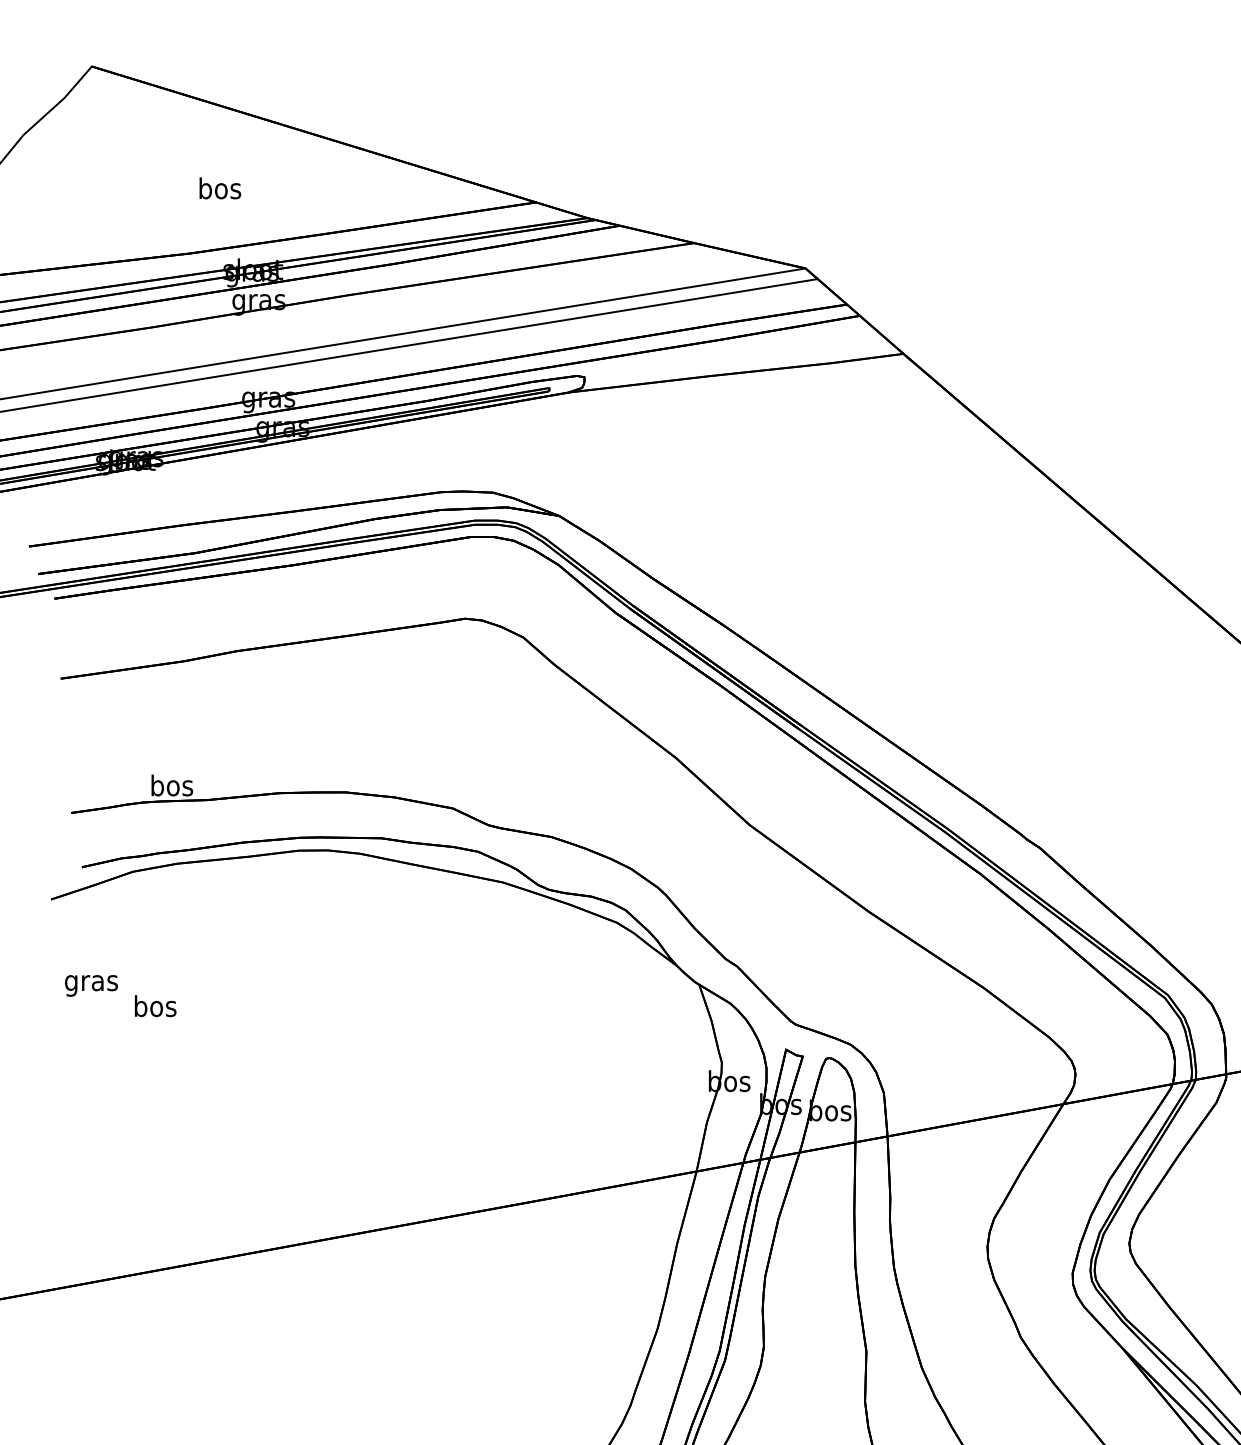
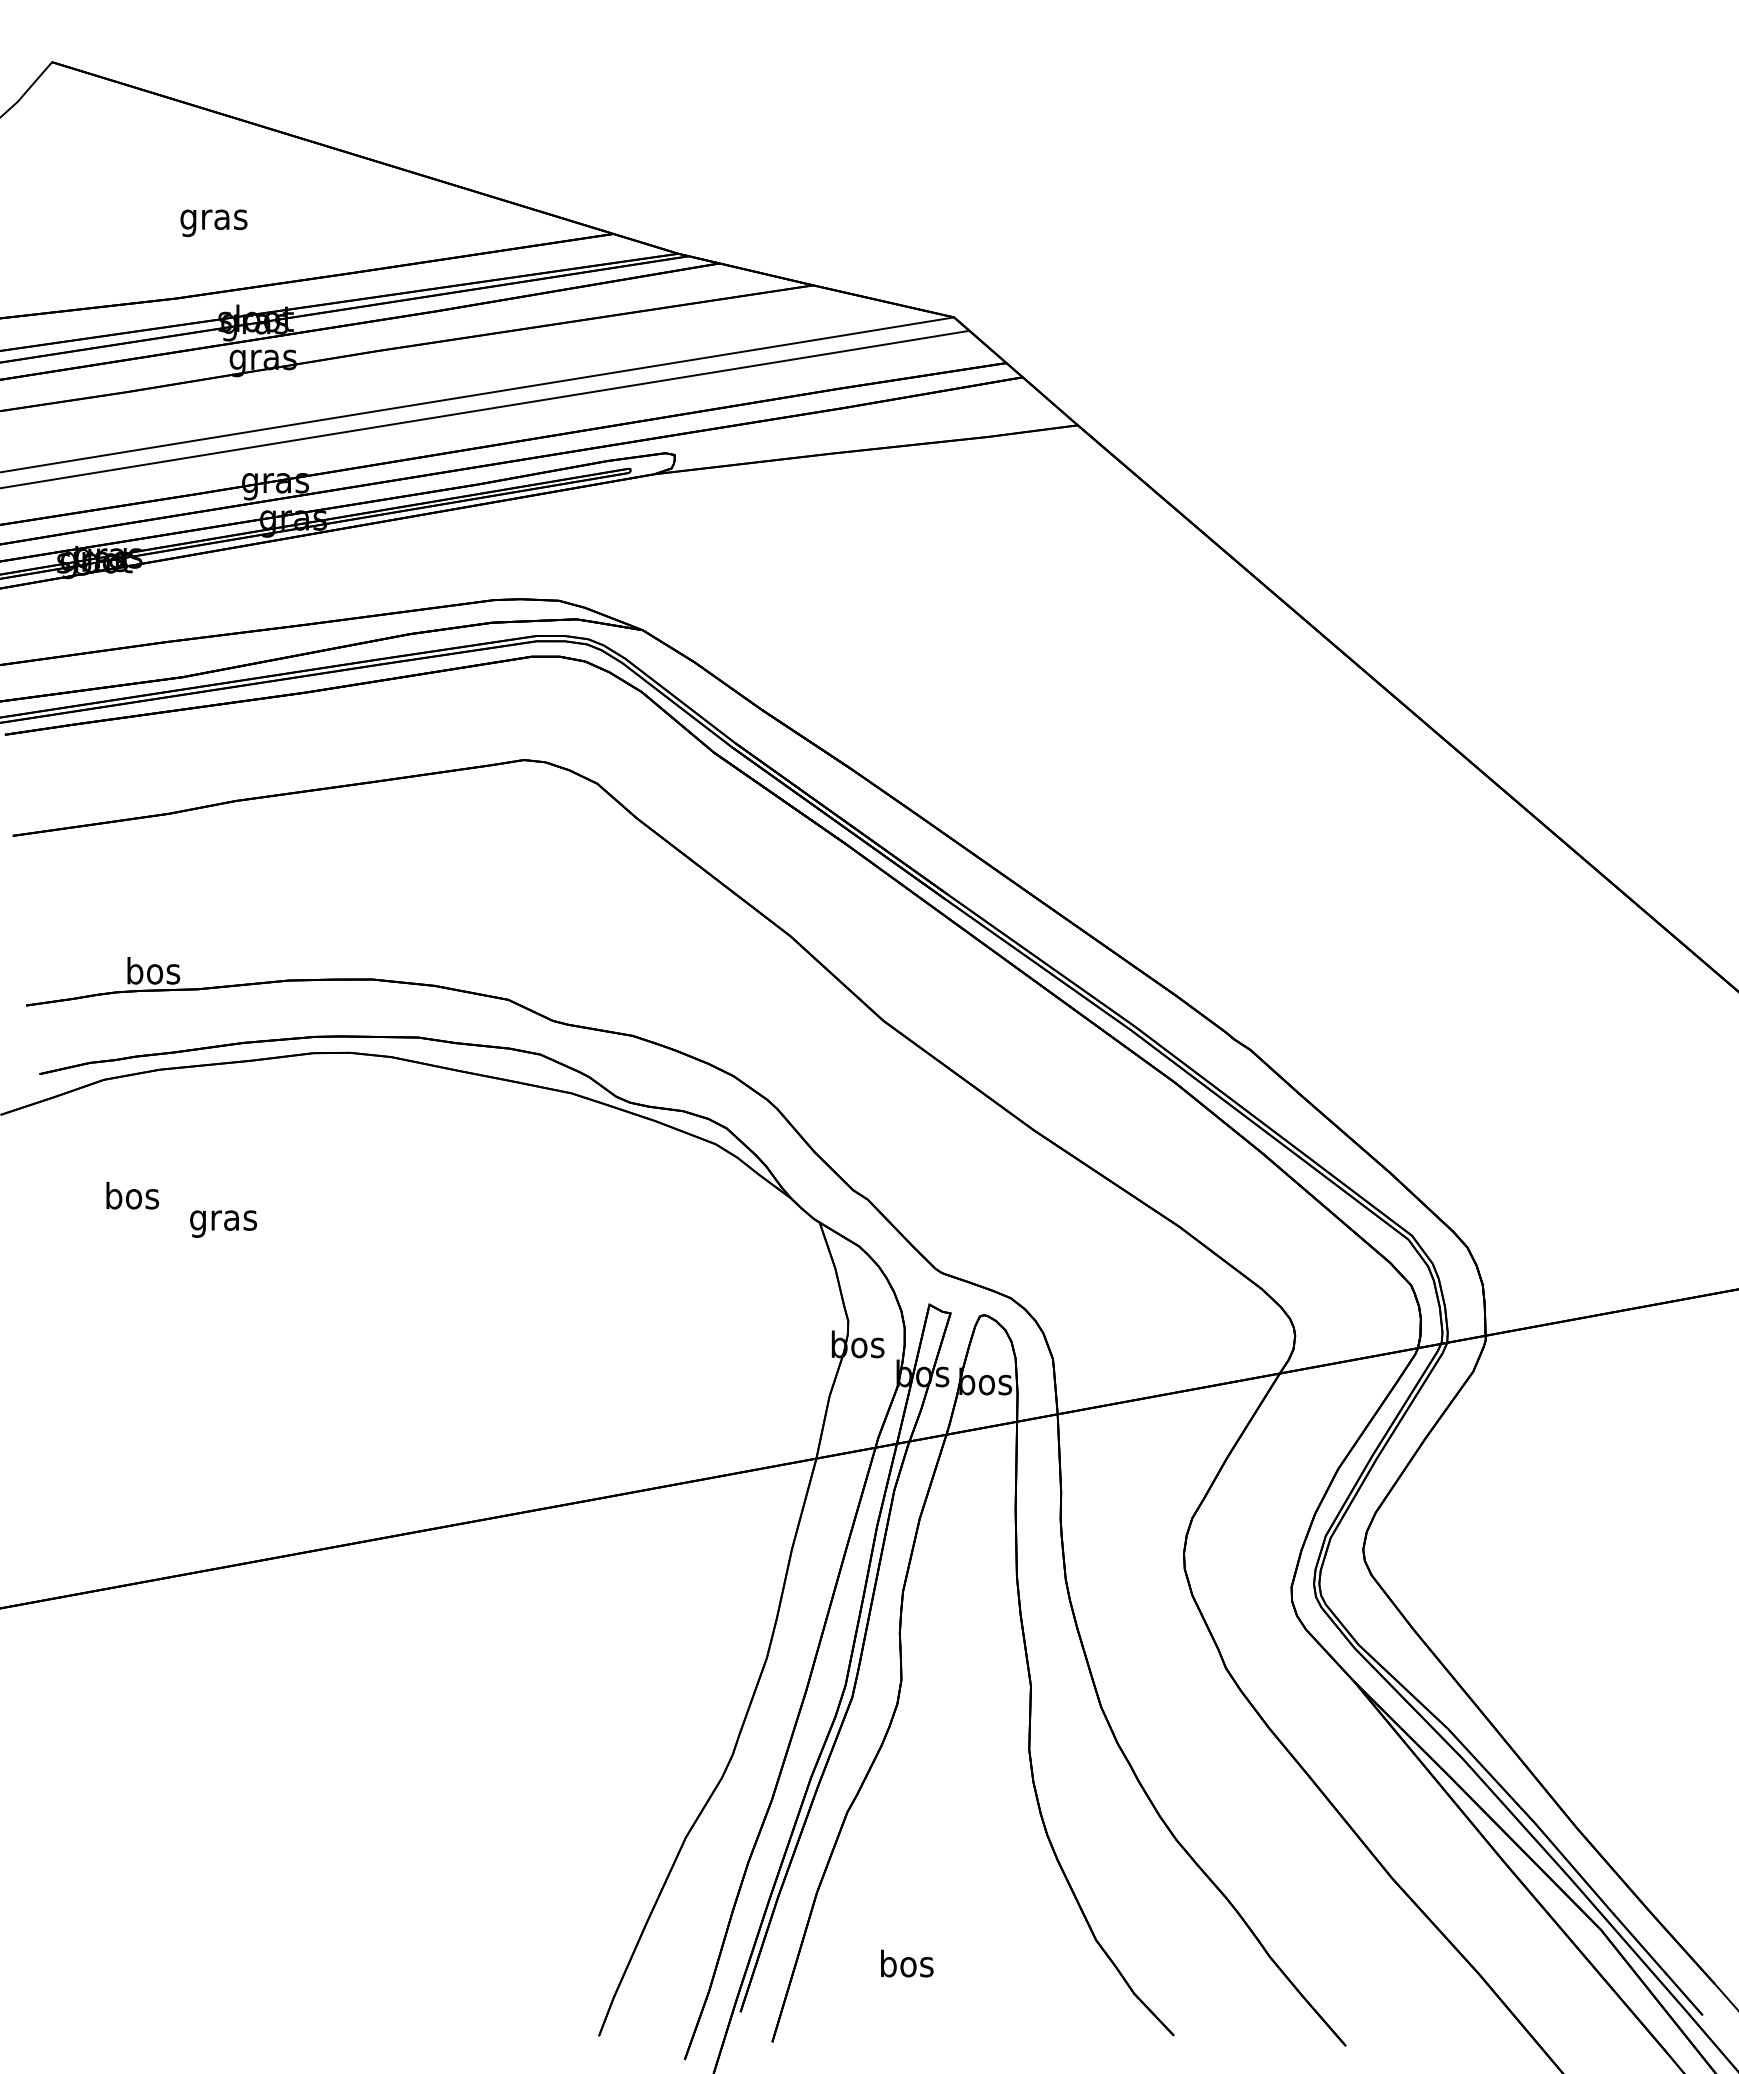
text: (219, 190) -> (213, 219), bos -> gras
text: (91, 985) -> (223, 1223), moved
text: (155, 1006) -> (132, 1195), moved

